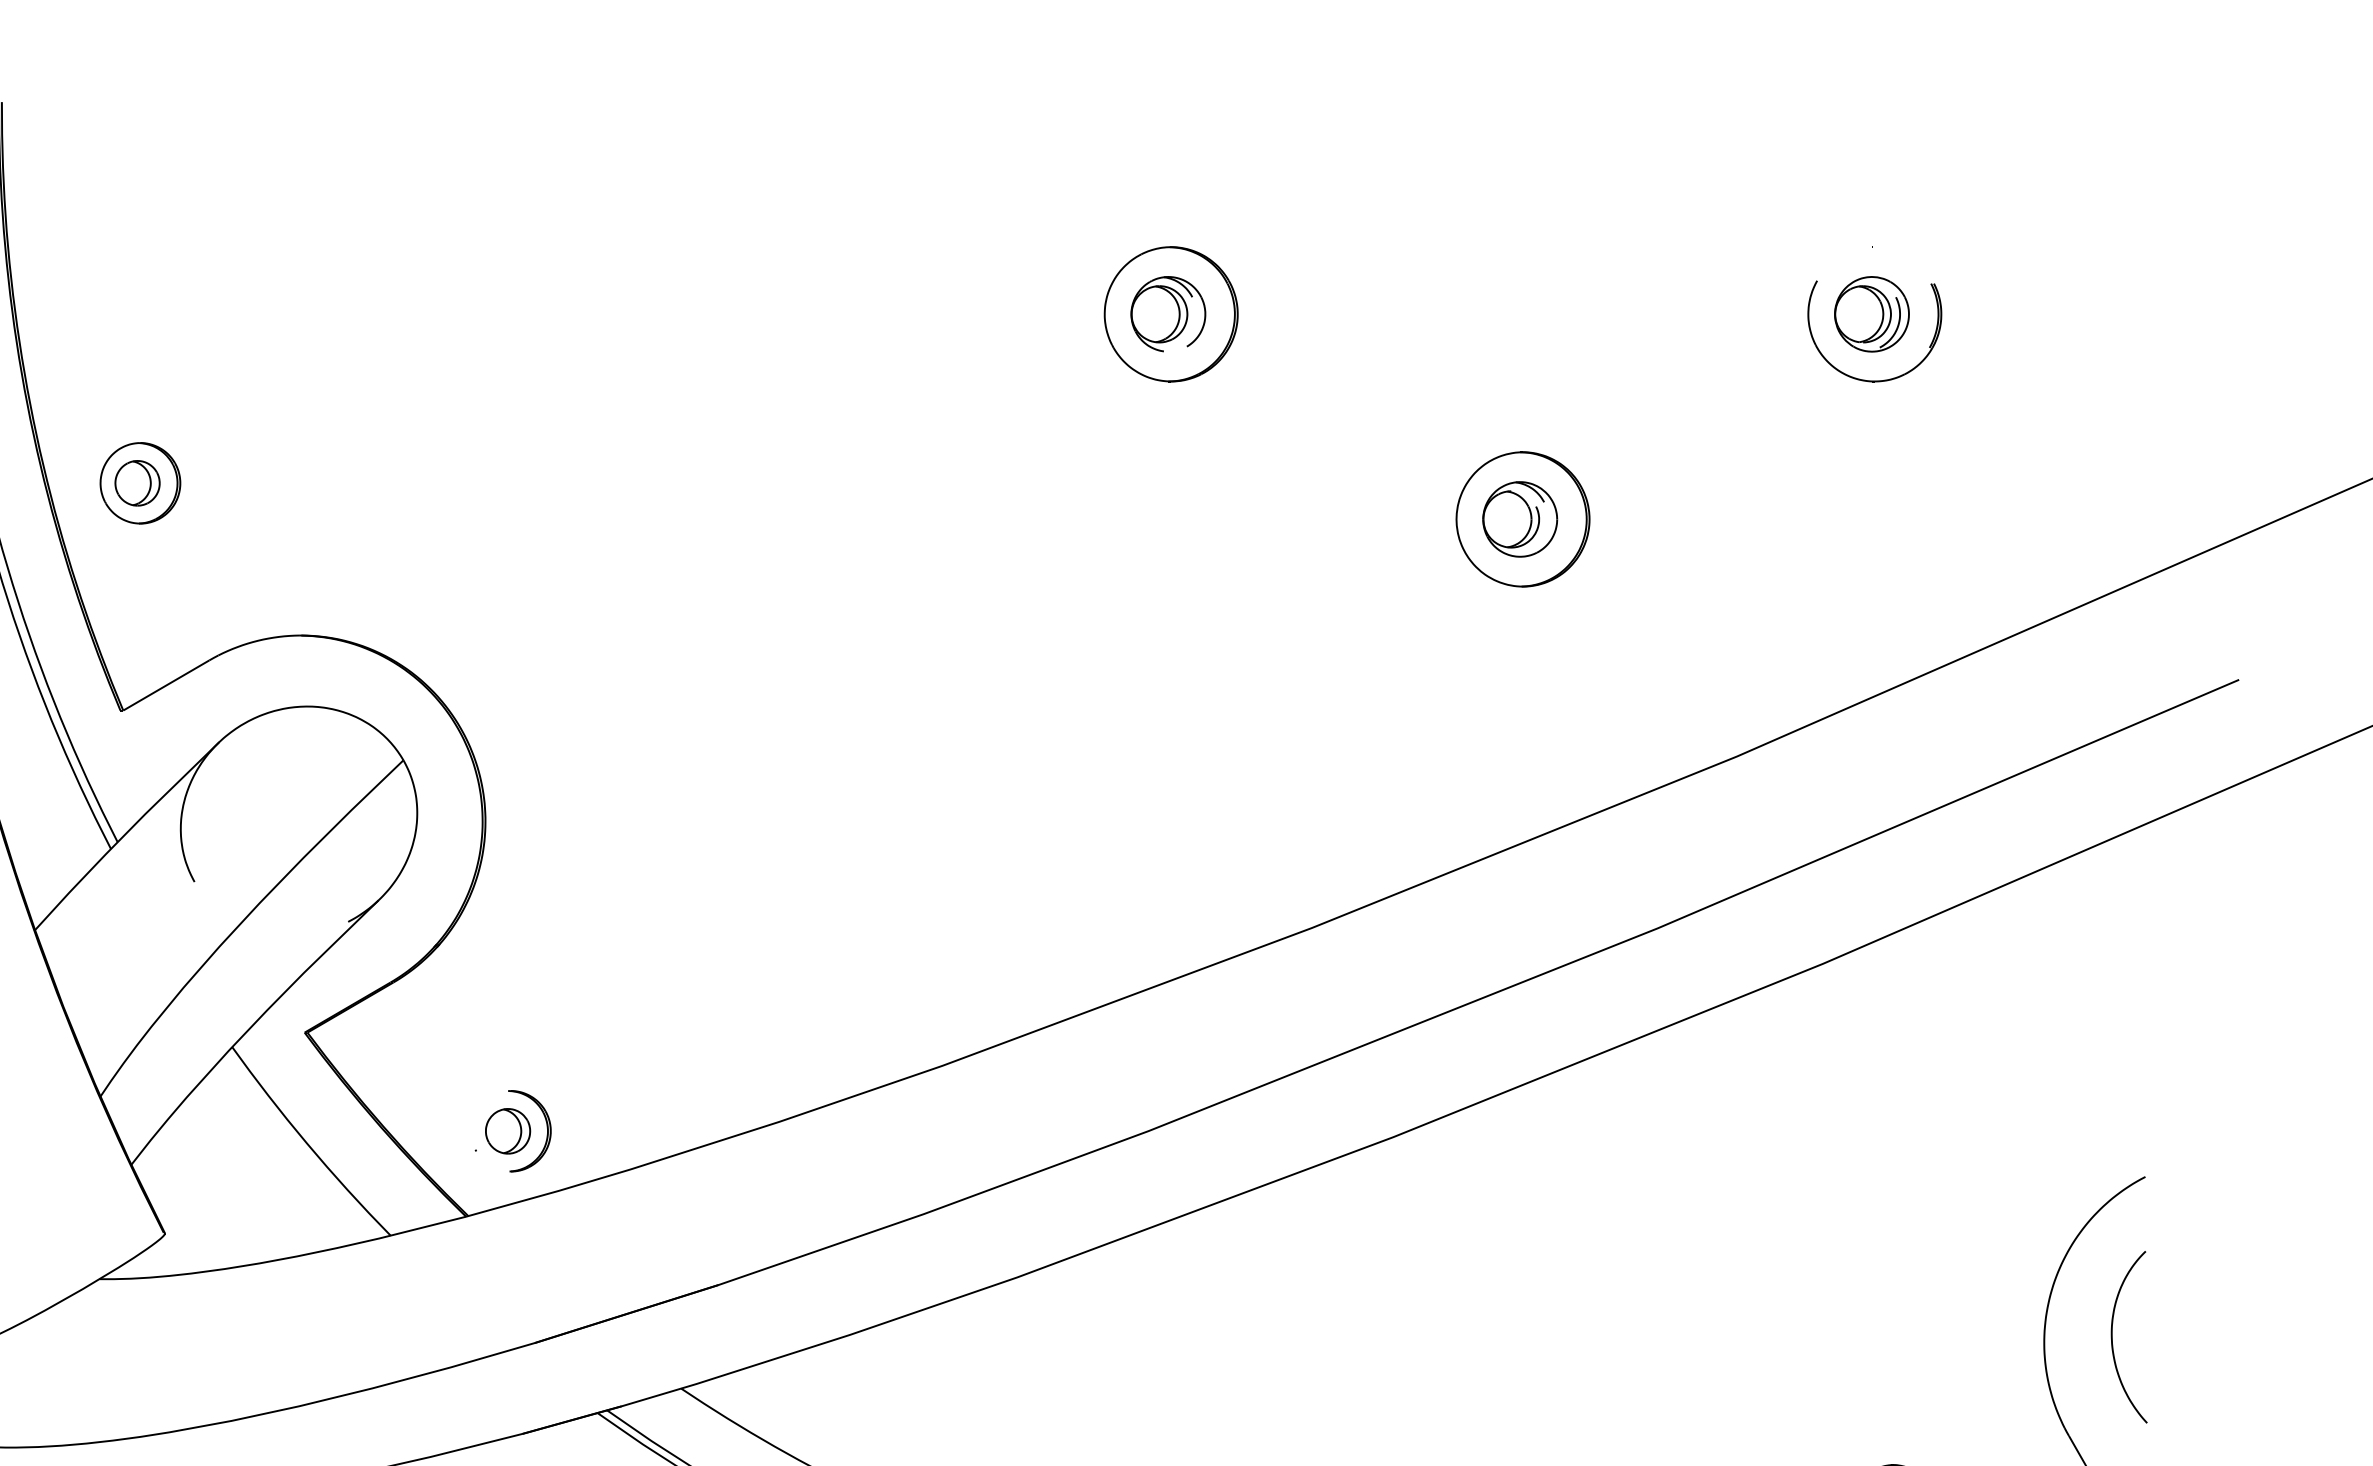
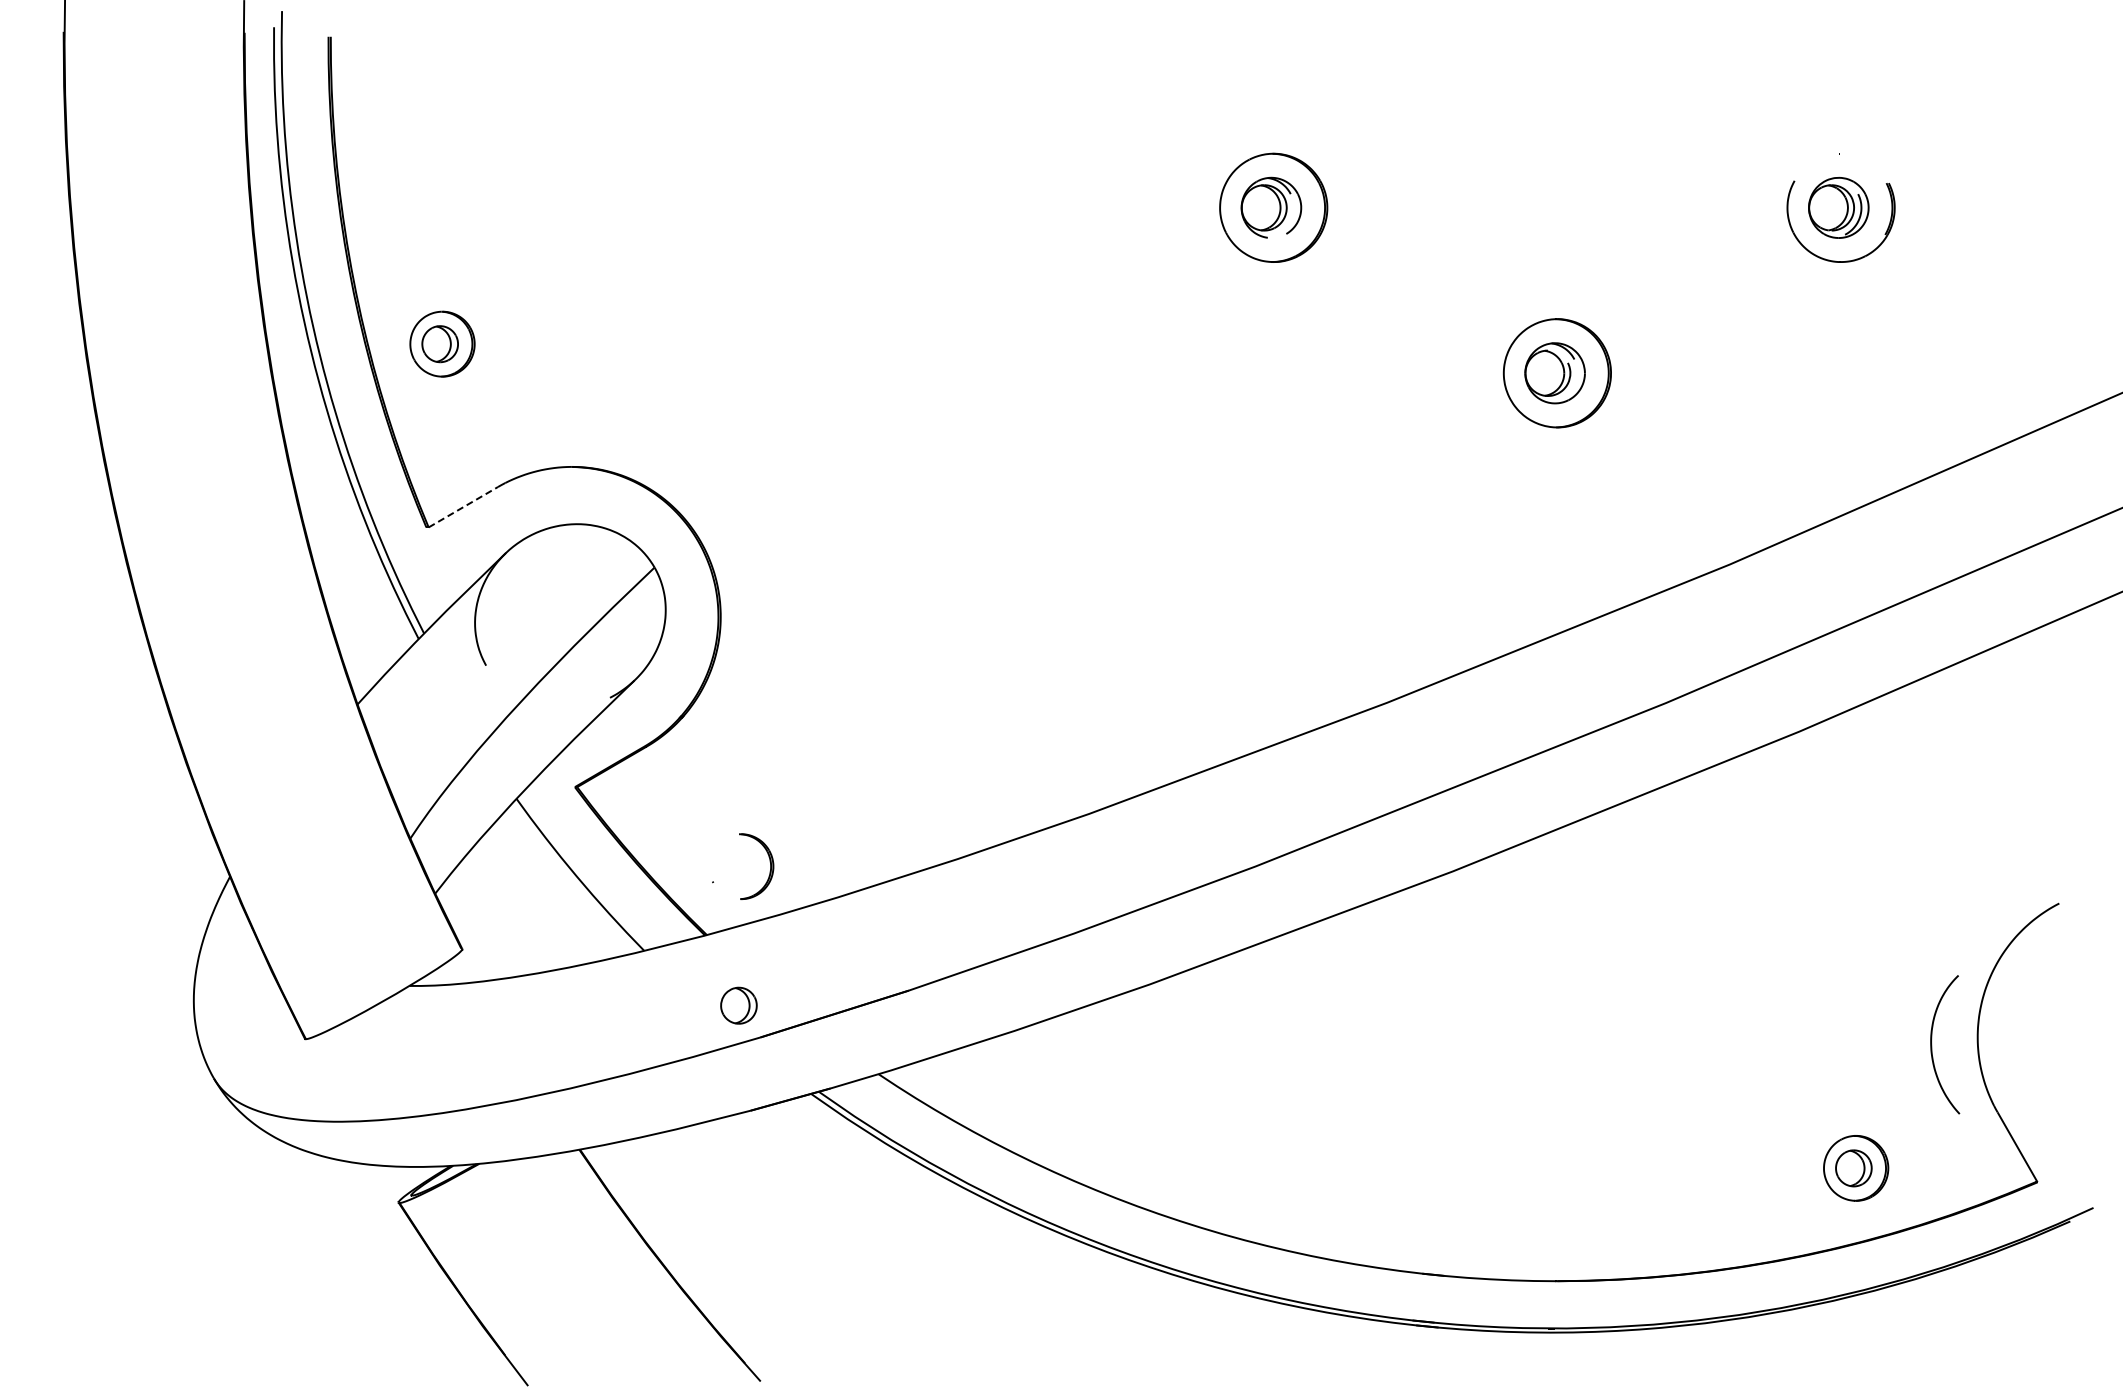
line: (166, 684) -> (463, 506), solid -> dashed
part: (507, 1131) -> (738, 1005), moved
curve: (2113, 1336) -> (1932, 1044), moved

